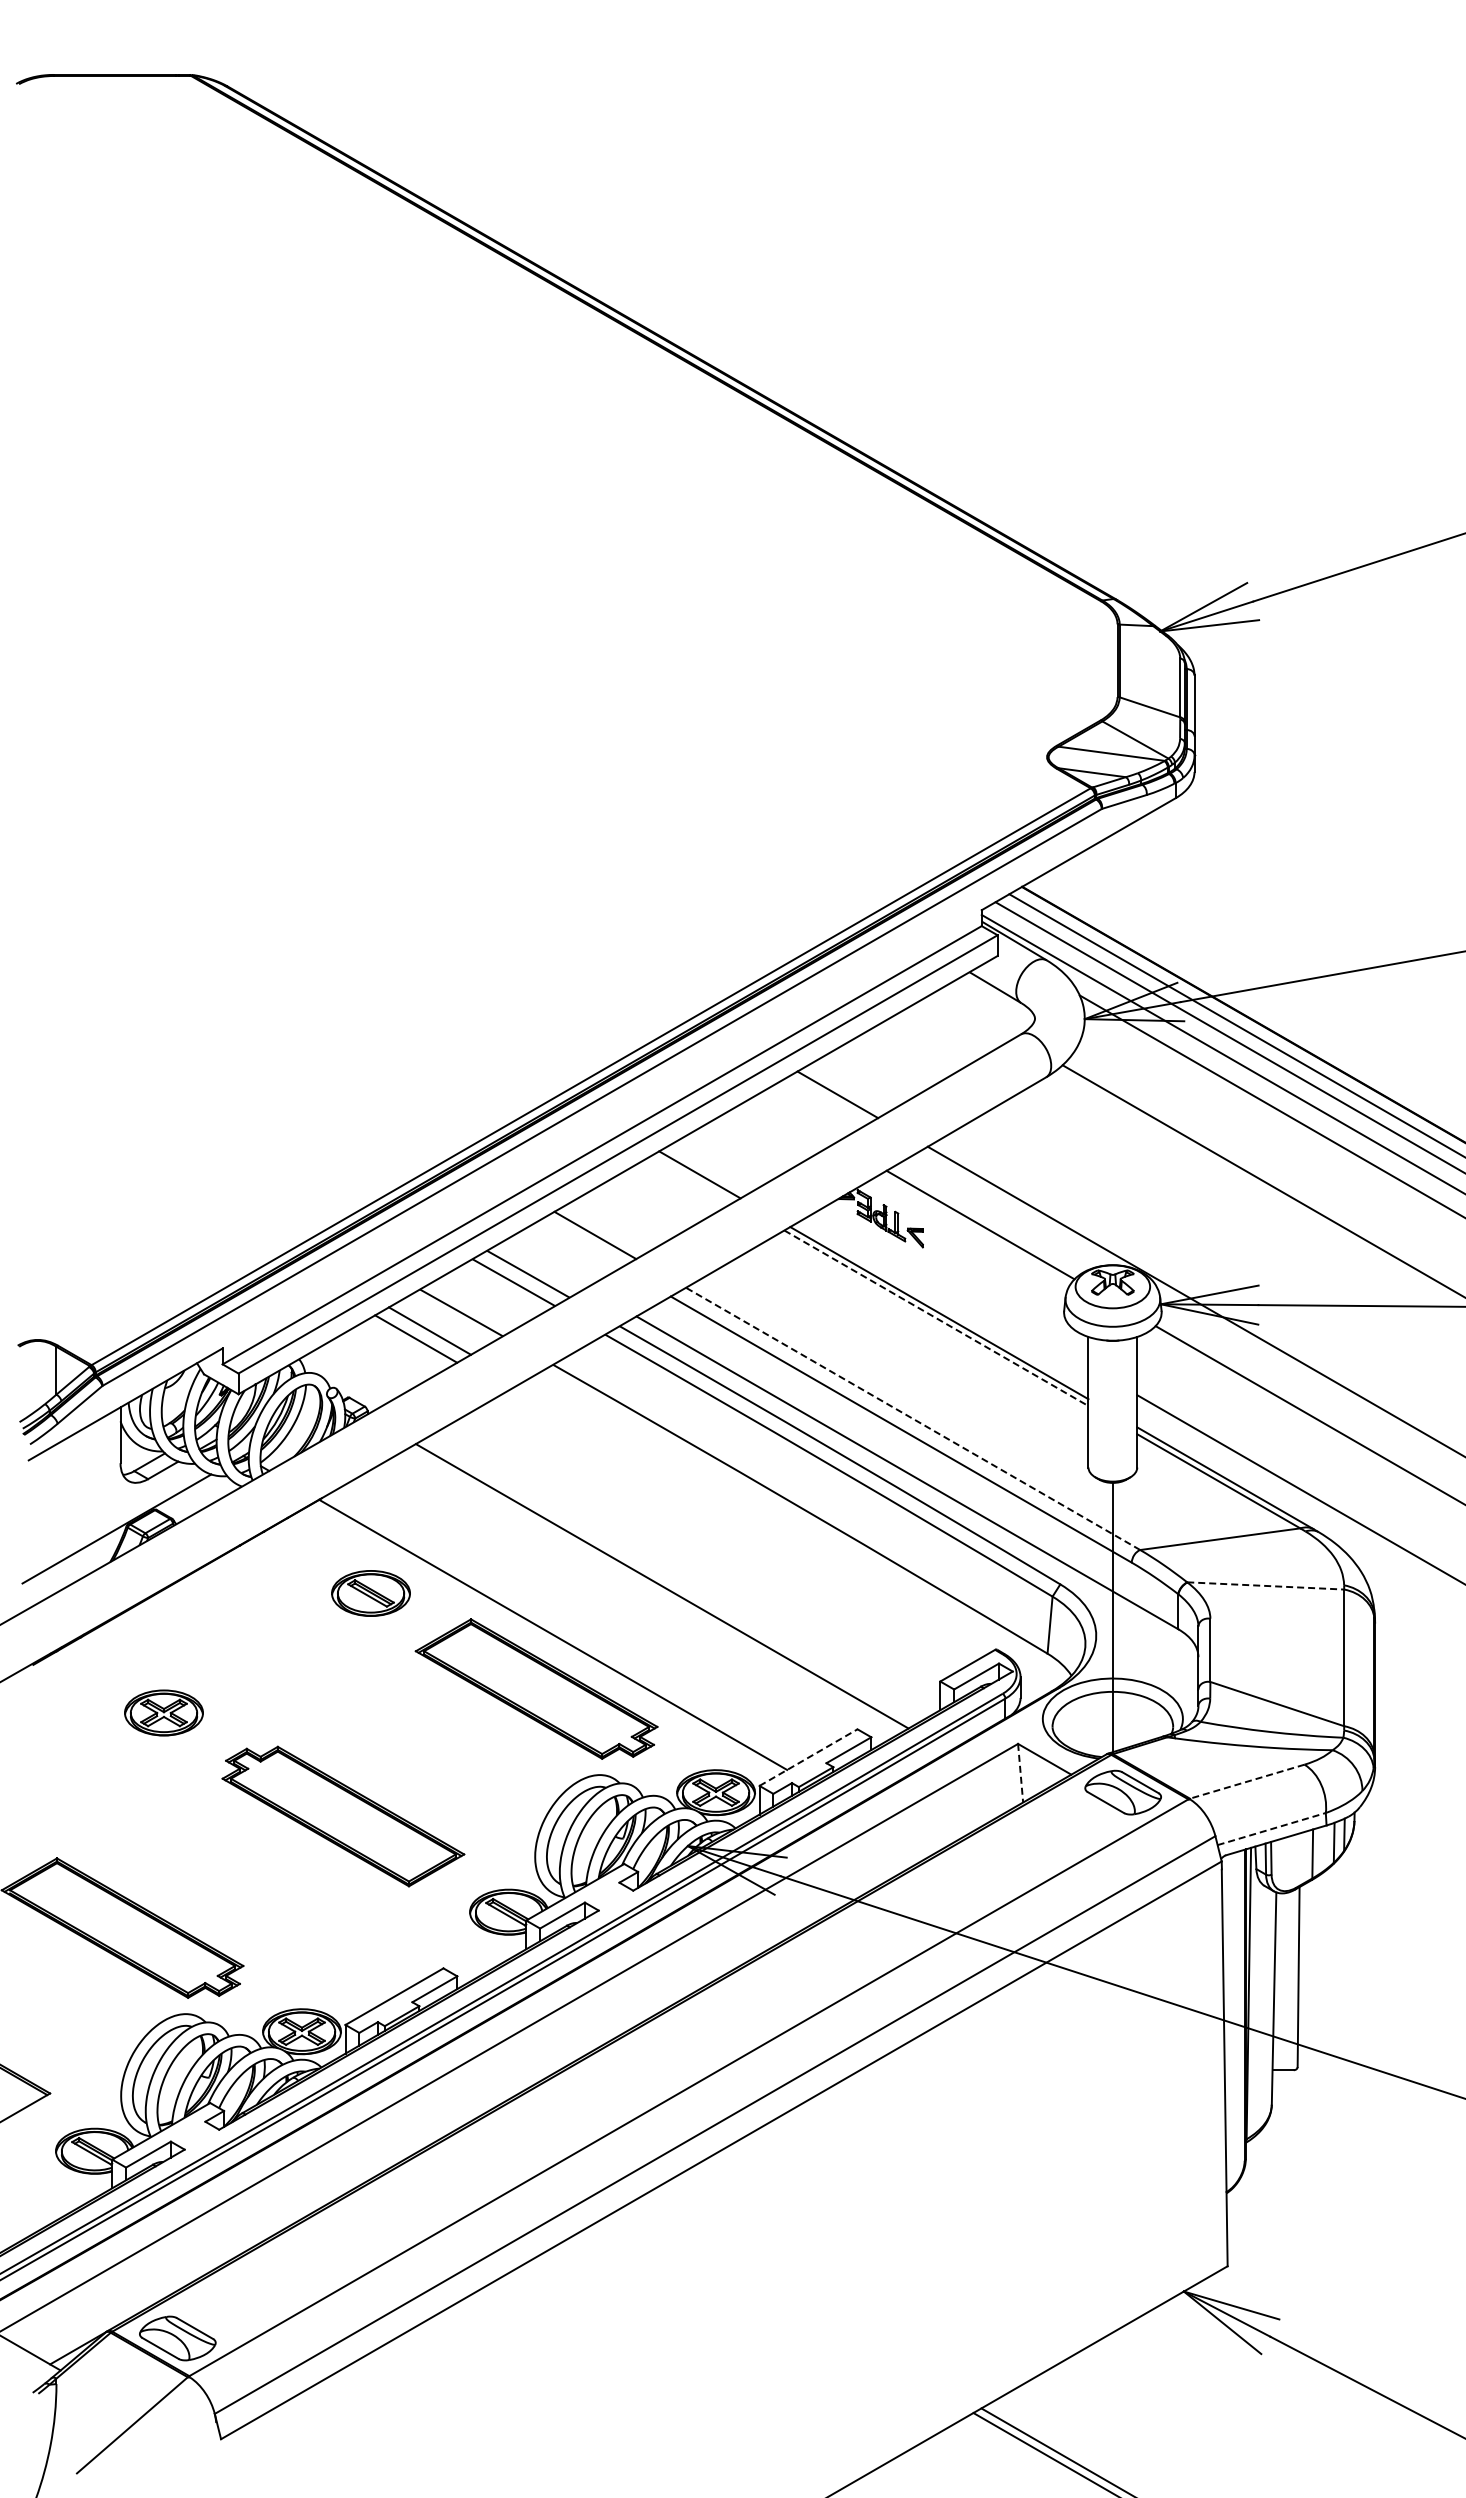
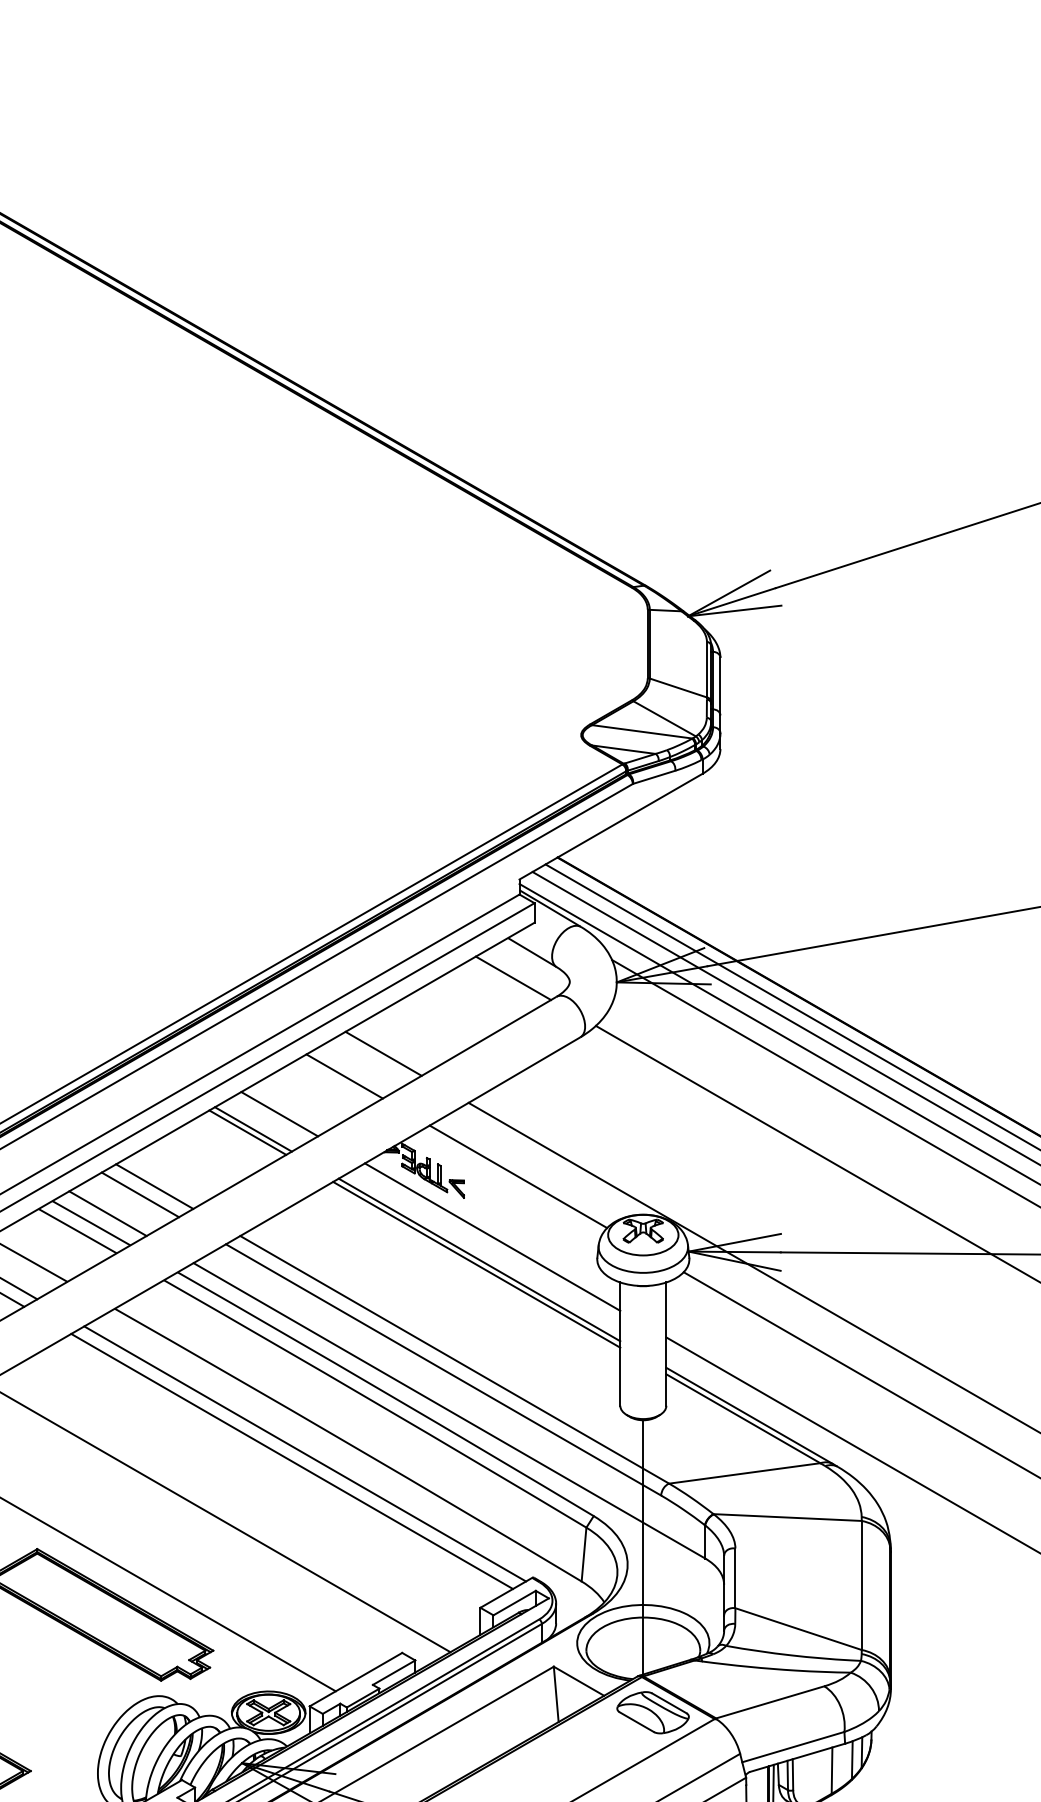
line: (975, 1014) -> (513, 977), added
line: (796, 1118) -> (344, 1076), added
line: (727, 1158) -> (279, 1113), added
line: (693, 1177) -> (247, 1131), added
line: (580, 1243) -> (140, 1194), added
line: (545, 1263) -> (107, 1213), added
line: (953, 1288) -> (492, 1236), added
line: (936, 1318) -> (476, 1265), dashed -> solid
line: (912, 1418) -> (454, 1359), dashed -> solid
line: (754, 1518) -> (304, 1453), added
line: (740, 1526) -> (291, 1461), added
line: (1265, 1585) -> (787, 1517), dashed -> solid
line: (808, 1757) -> (355, 1679), dashed -> solid
line: (1020, 1773) -> (556, 1694), dashed -> solid
line: (1247, 1781) -> (770, 1702), dashed -> solid
line: (1272, 1828) -> (794, 1746), dashed -> solid

